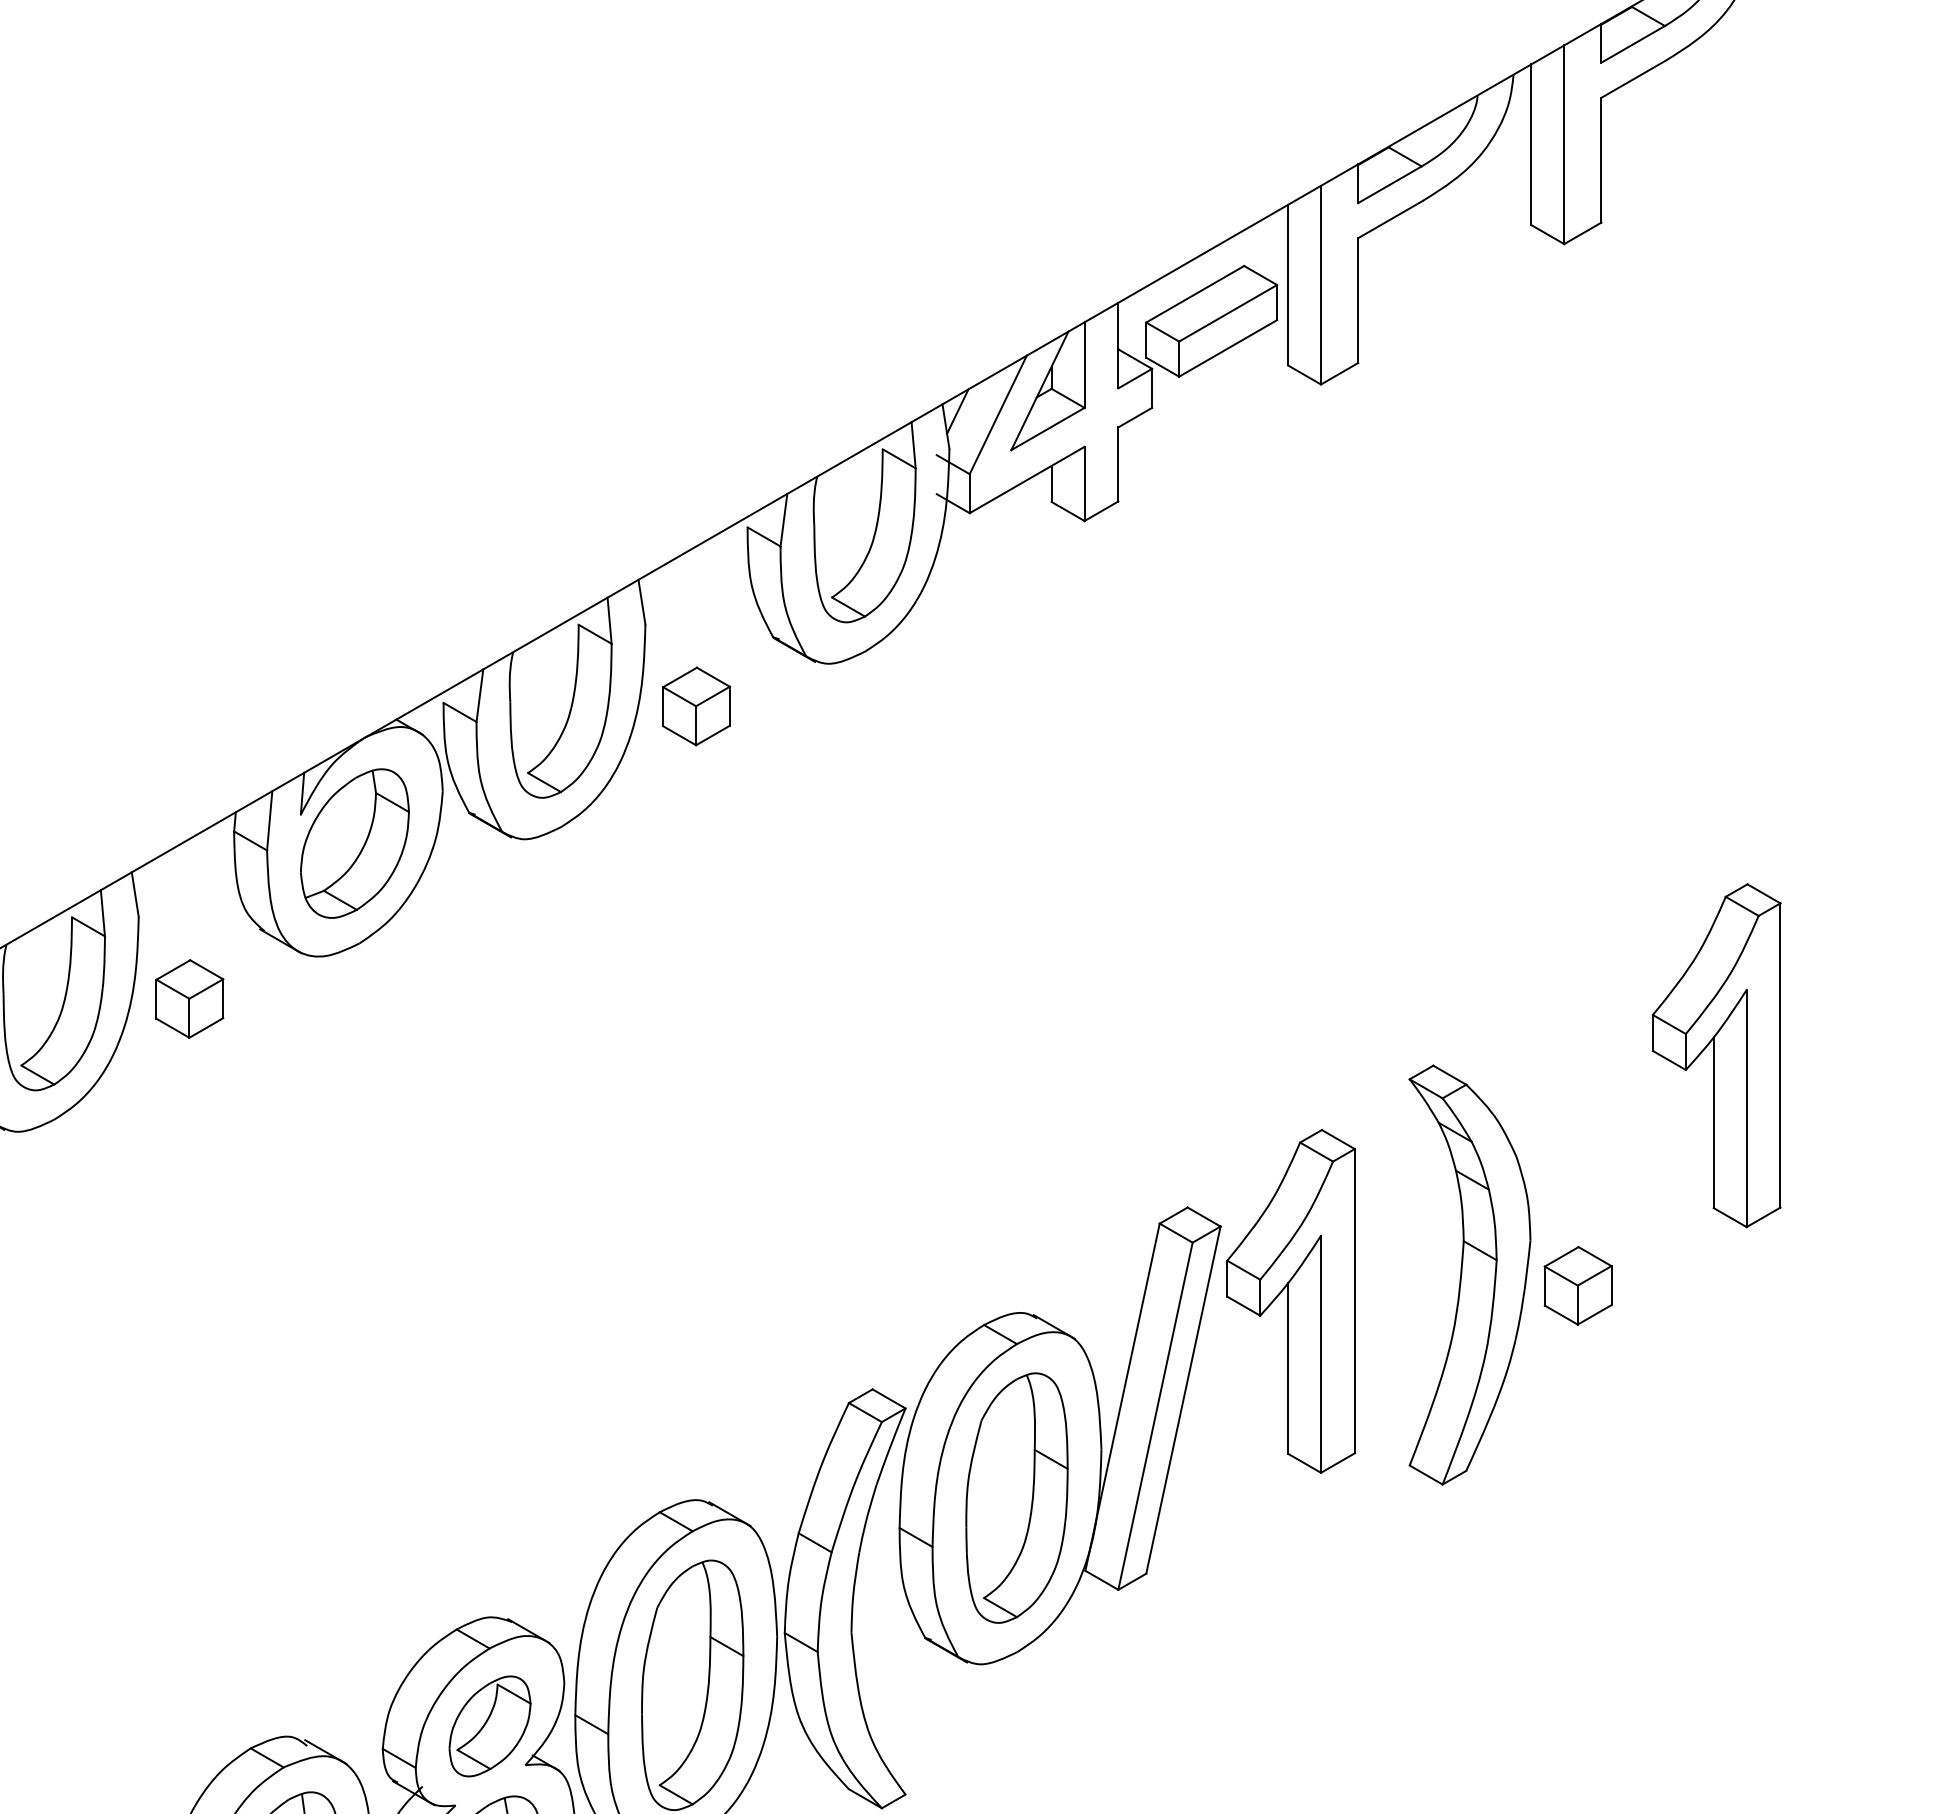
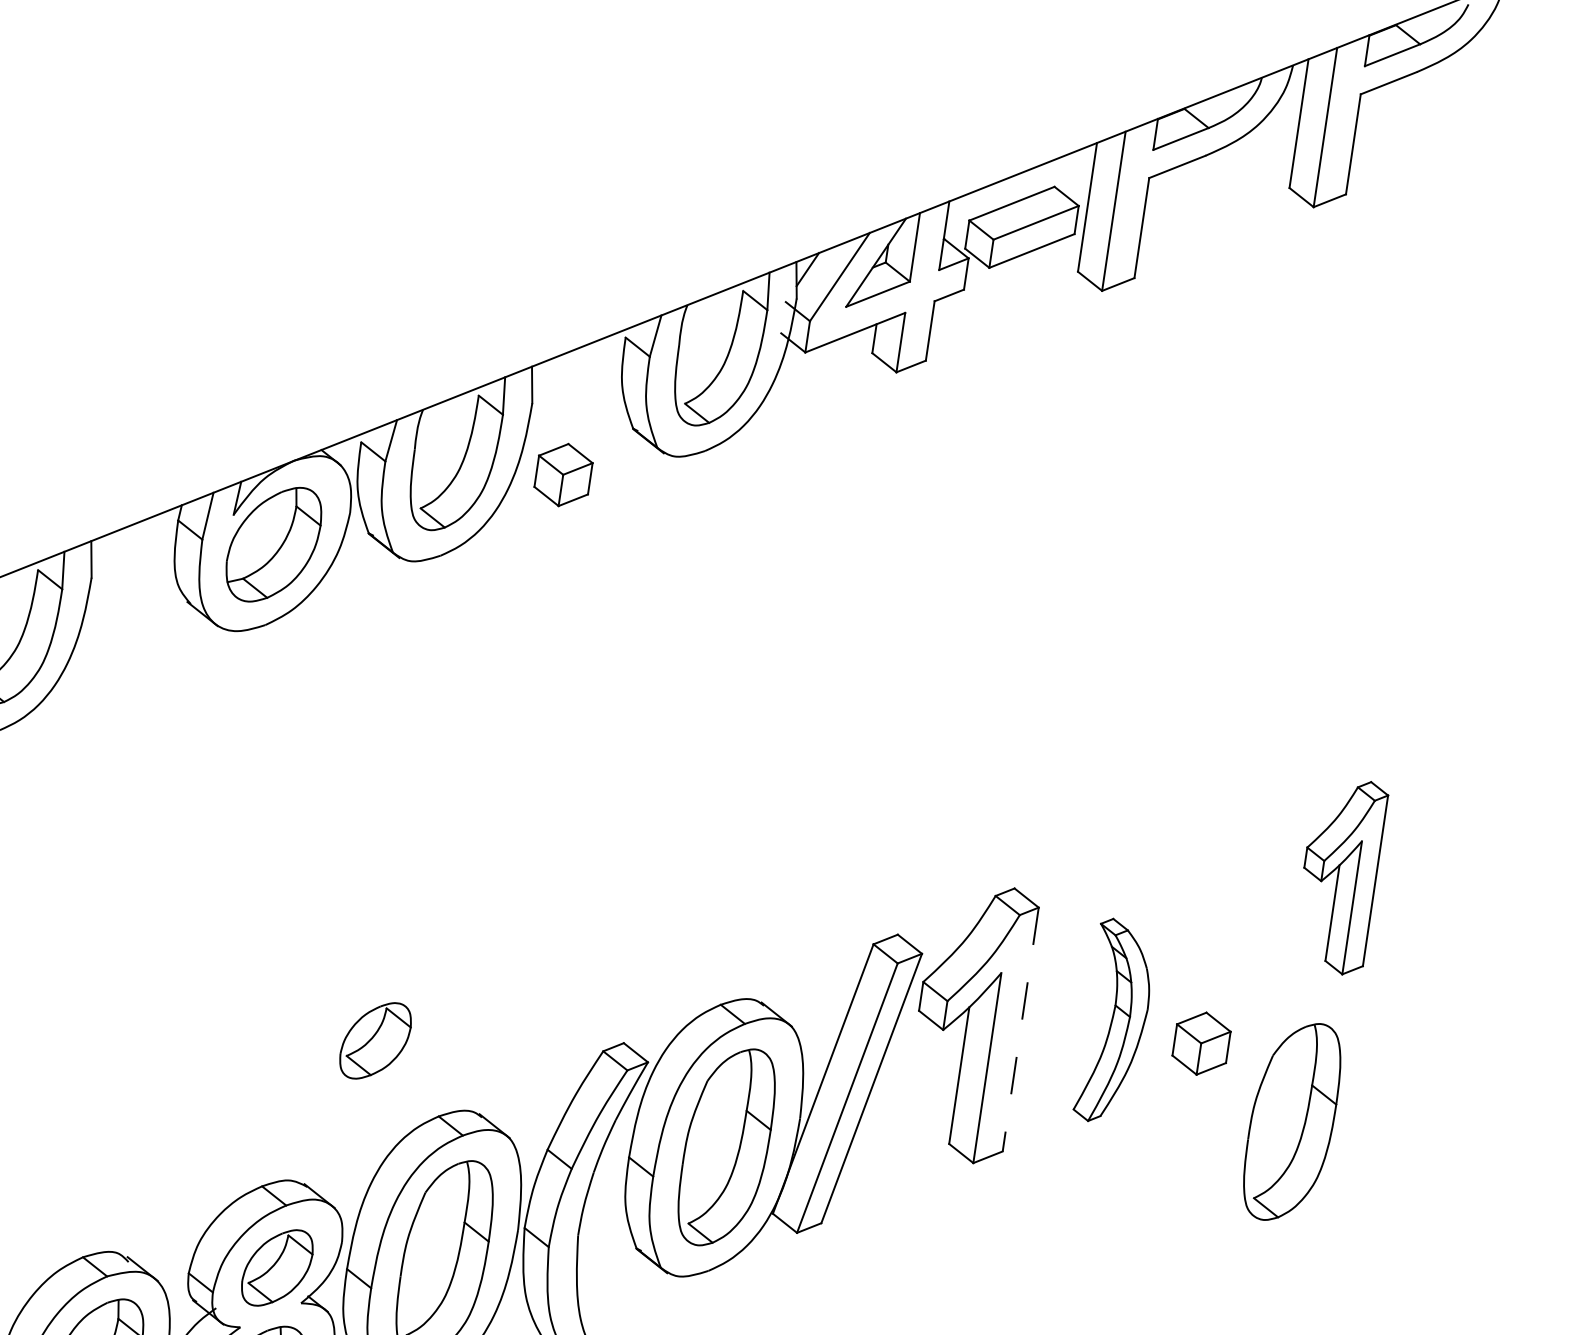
part: (189, 998) -> (122, 649), removed
part: (1716, 1055) -> (1339, 875), size x0.7
part: (1469, 1274) -> (1115, 1021), size x0.6
line: (1354, 1301) -> (1020, 1029), solid -> dashed
part: (1702, 1364) -> (1291, 1121), added
part: (568, 1431) -> (375, 1040), added

